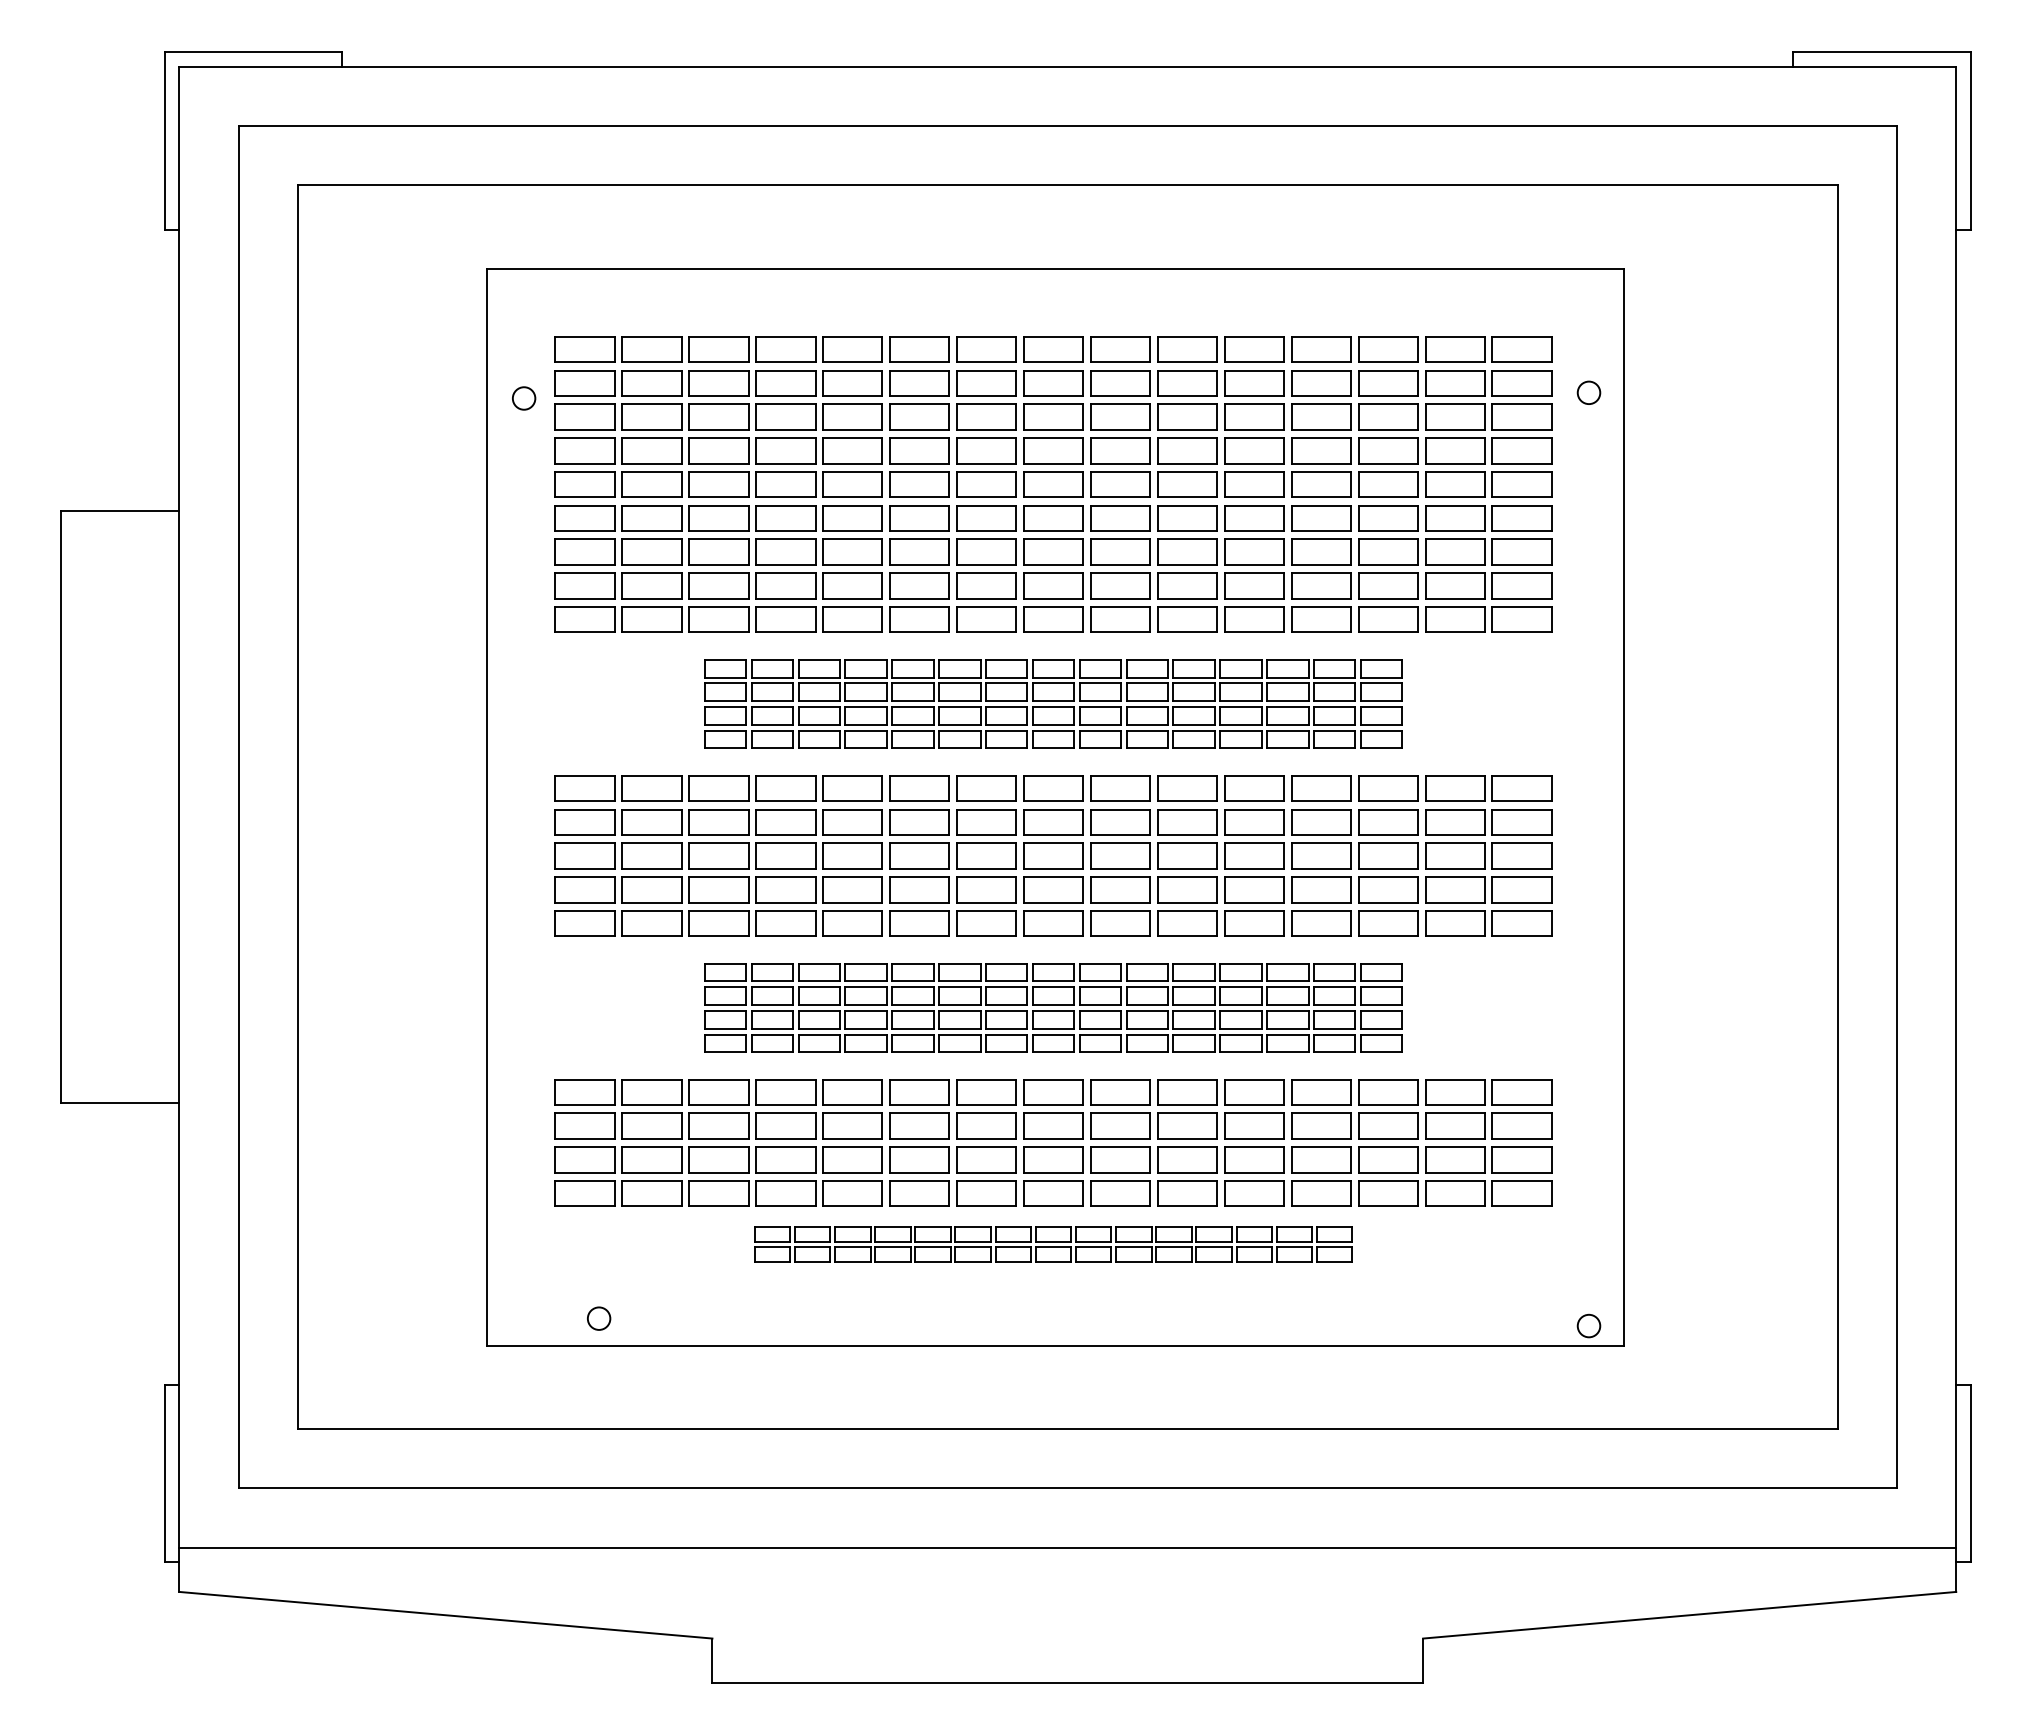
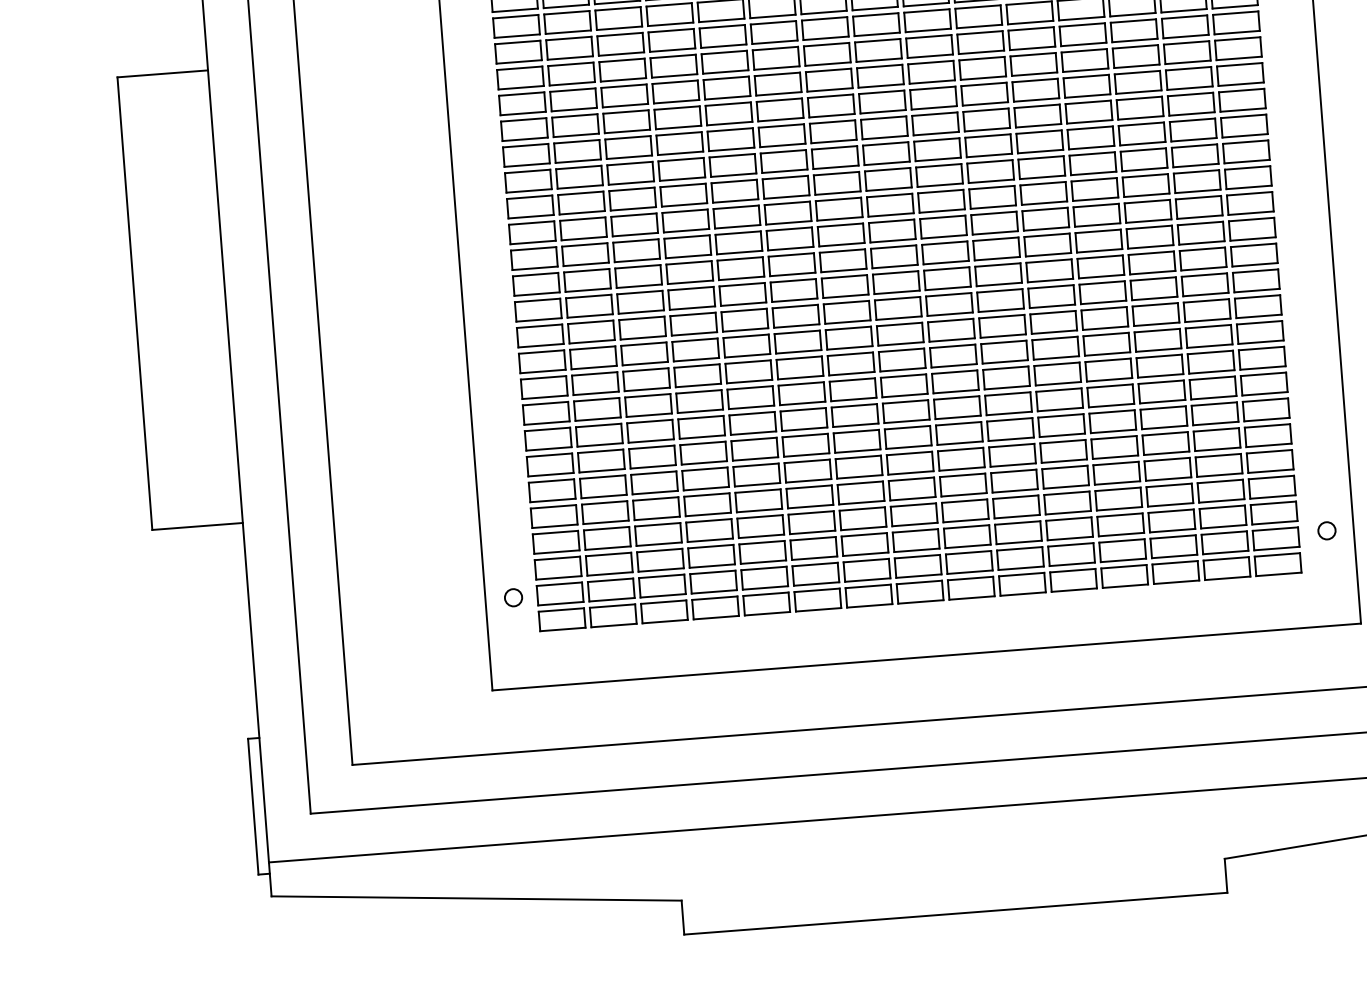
part: (1053, 703) -> (887, 166), size x1.43
part: (1053, 1007) -> (905, 398), size x1.43
part: (1053, 1244) -> (919, 579), size x1.67
circle: (599, 1318) -> (513, 597), moved
circle: (1588, 1325) -> (1326, 530), moved

